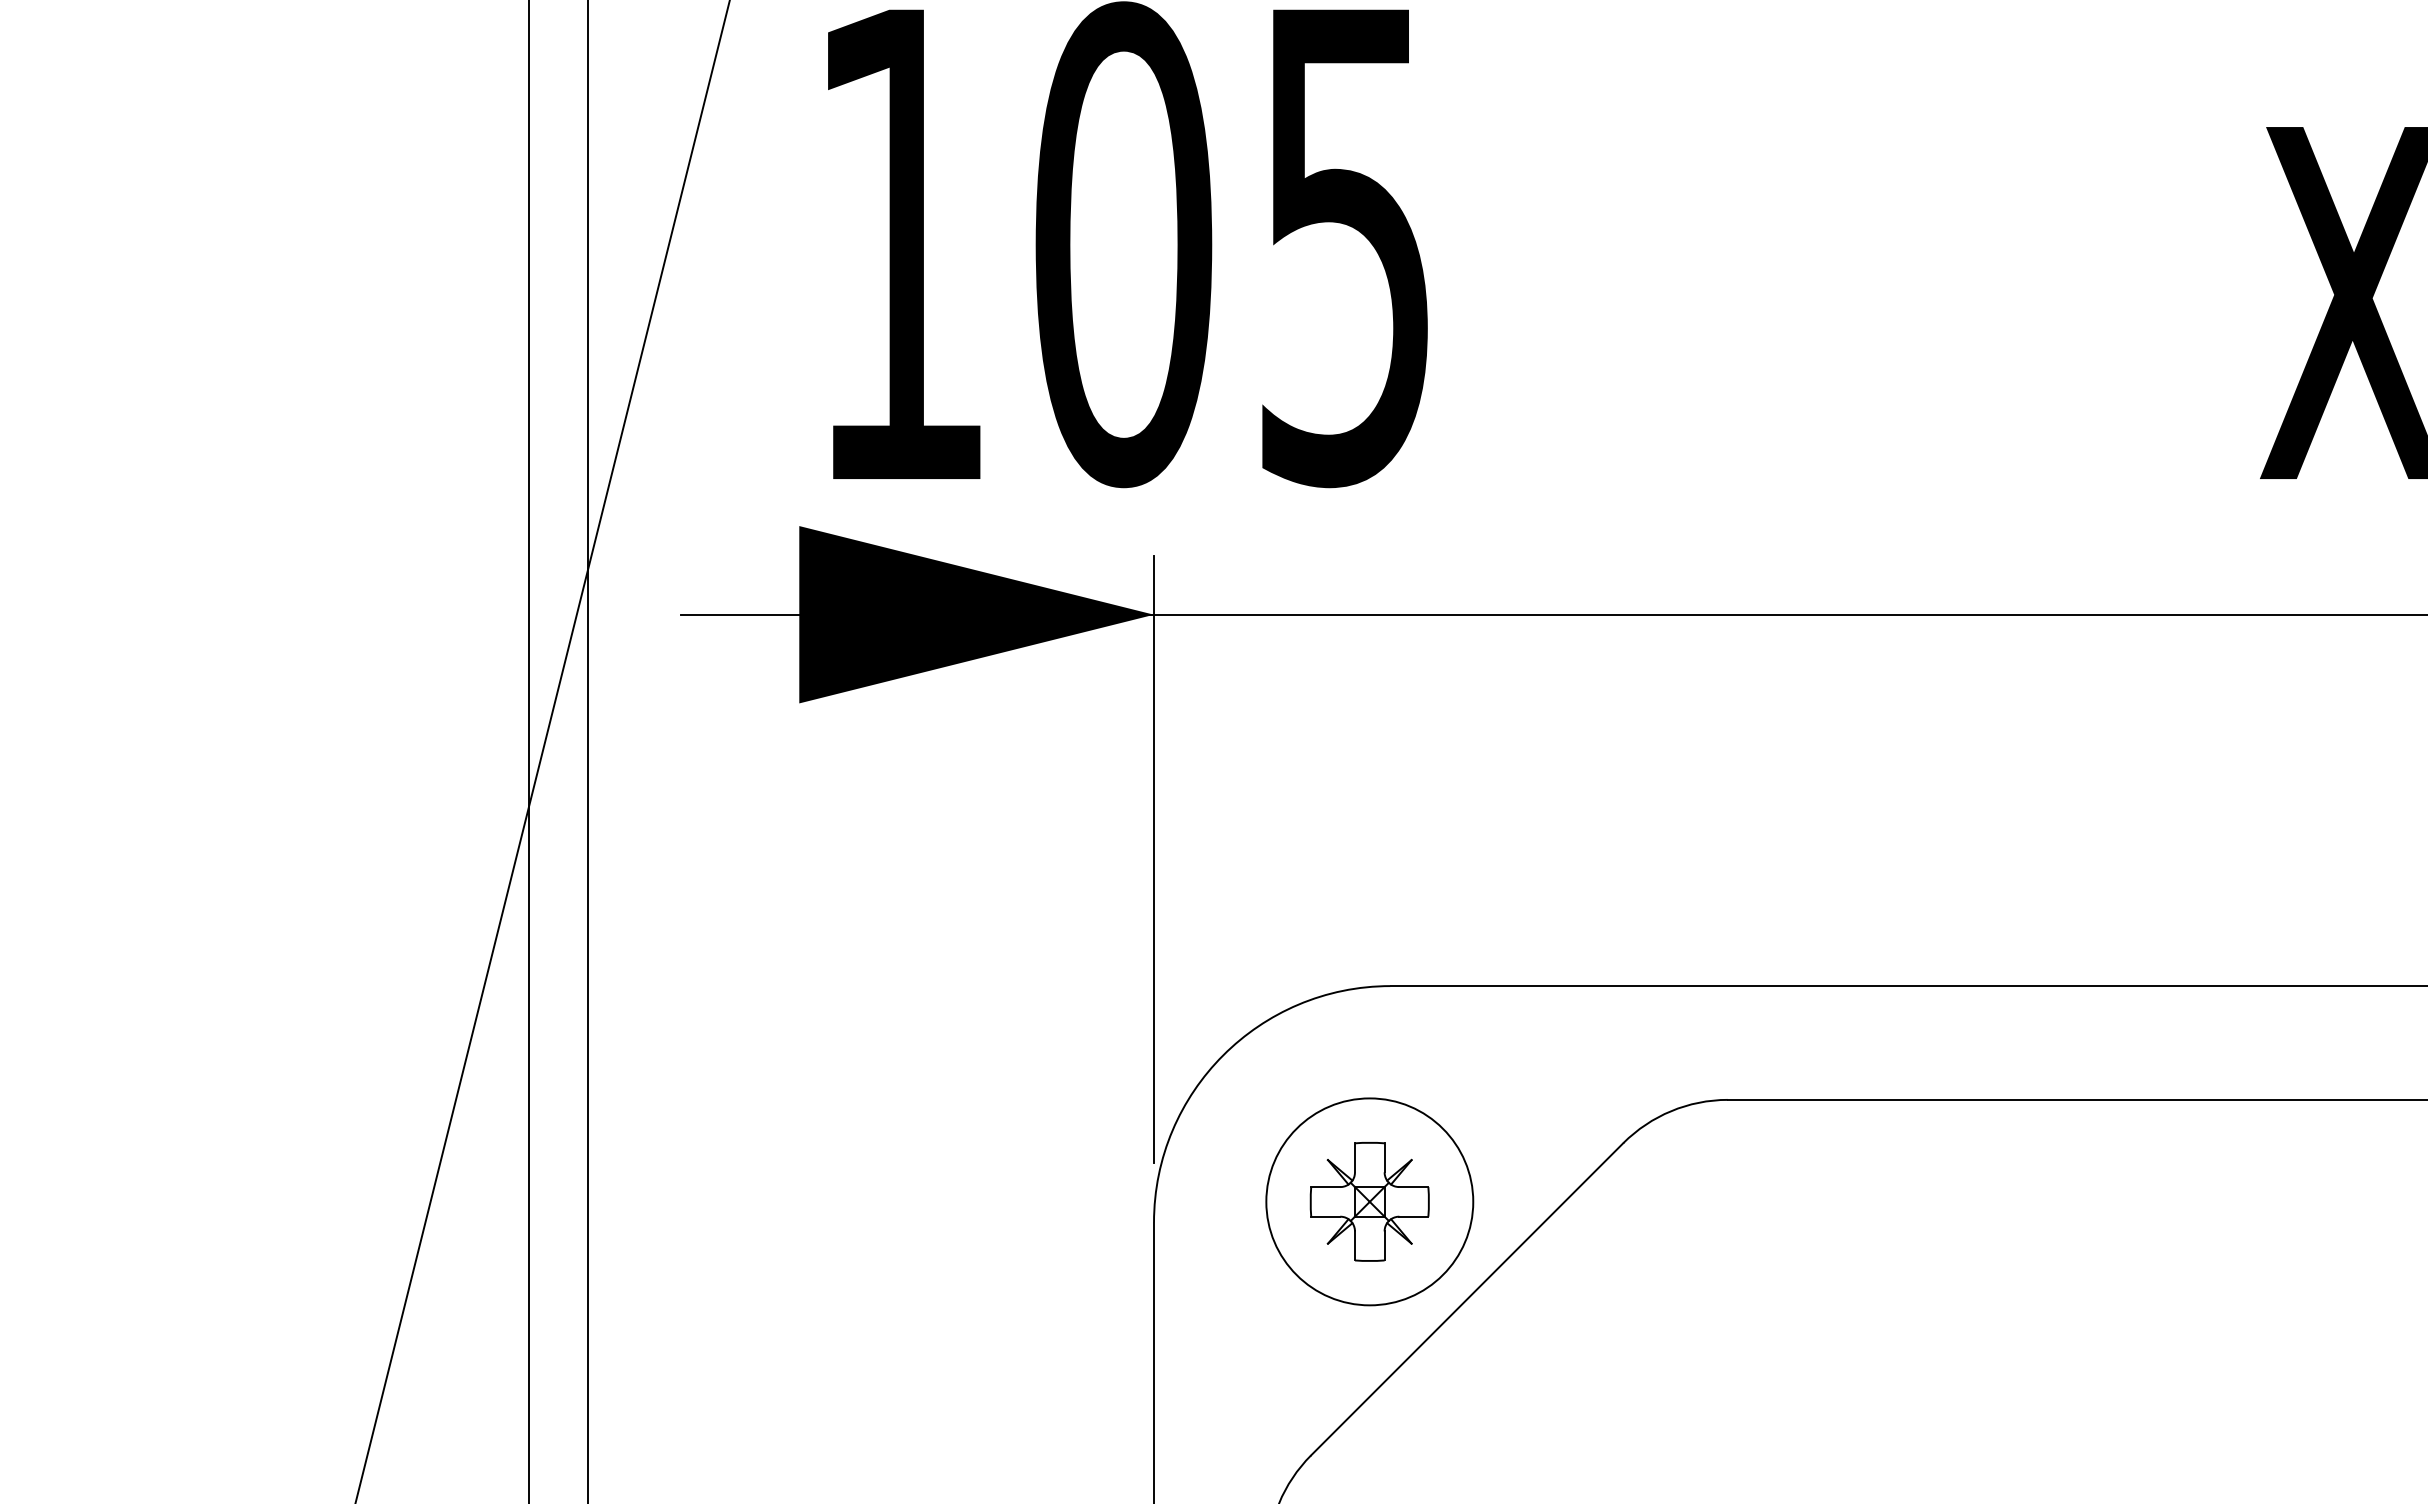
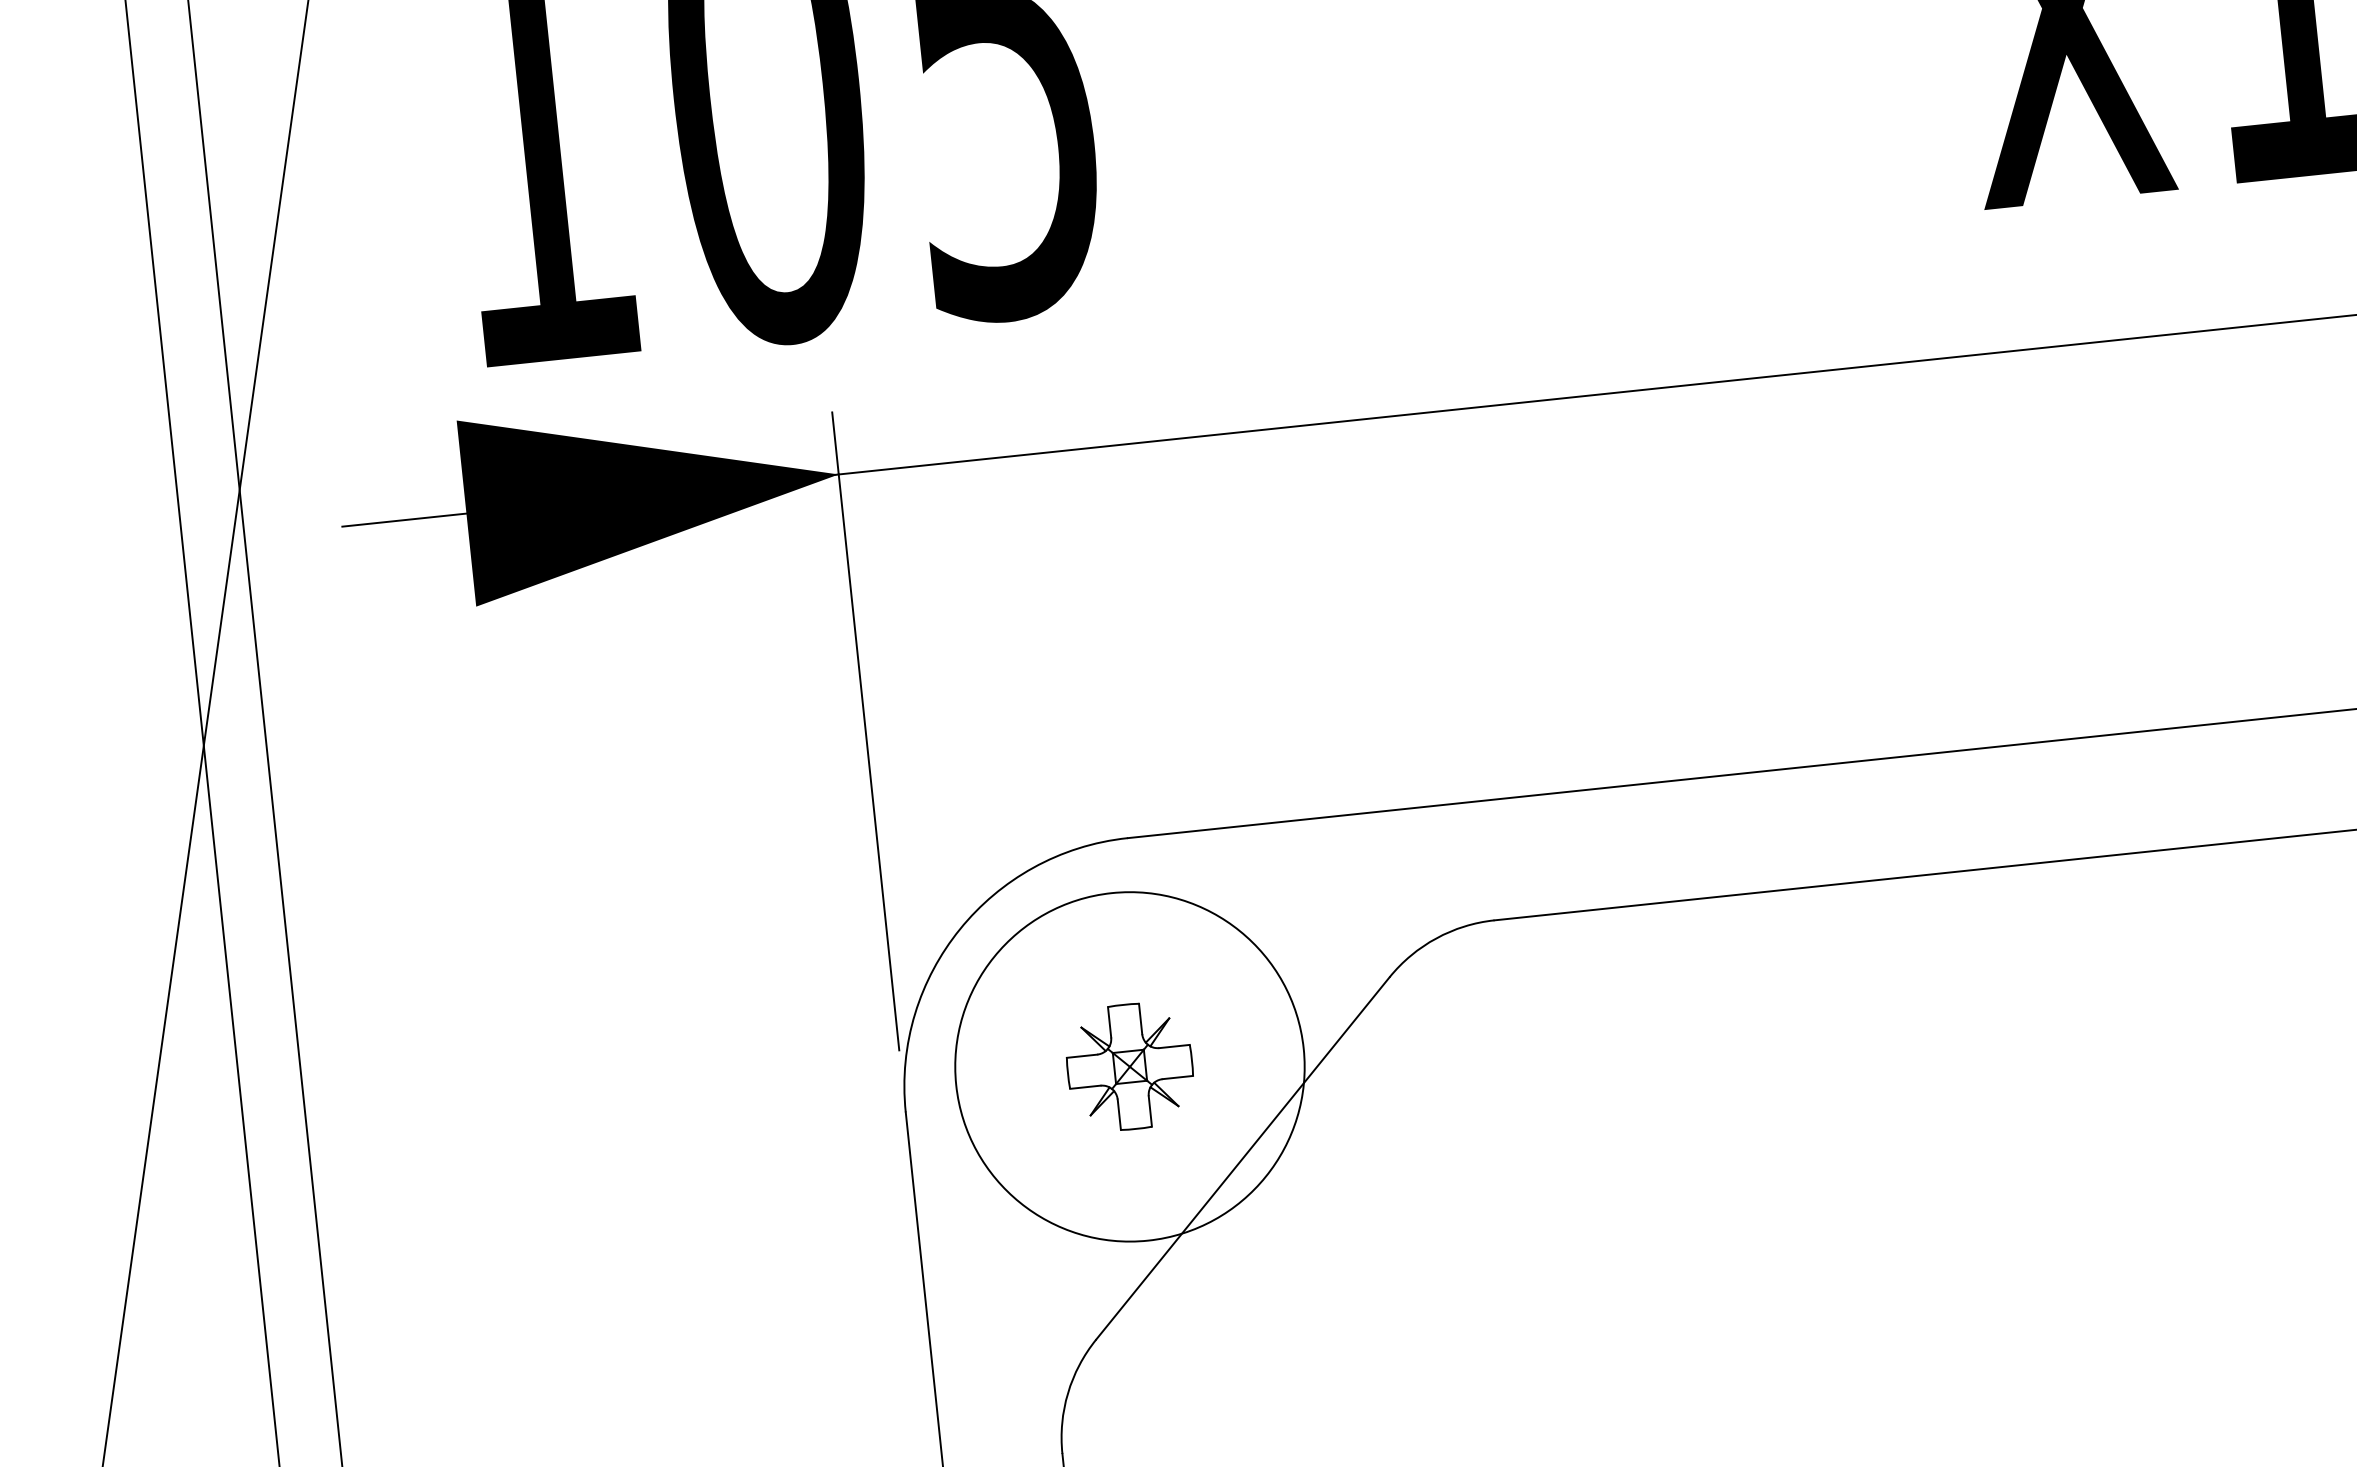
circle: (1369, 1201) -> (1129, 1066), size x1.6

